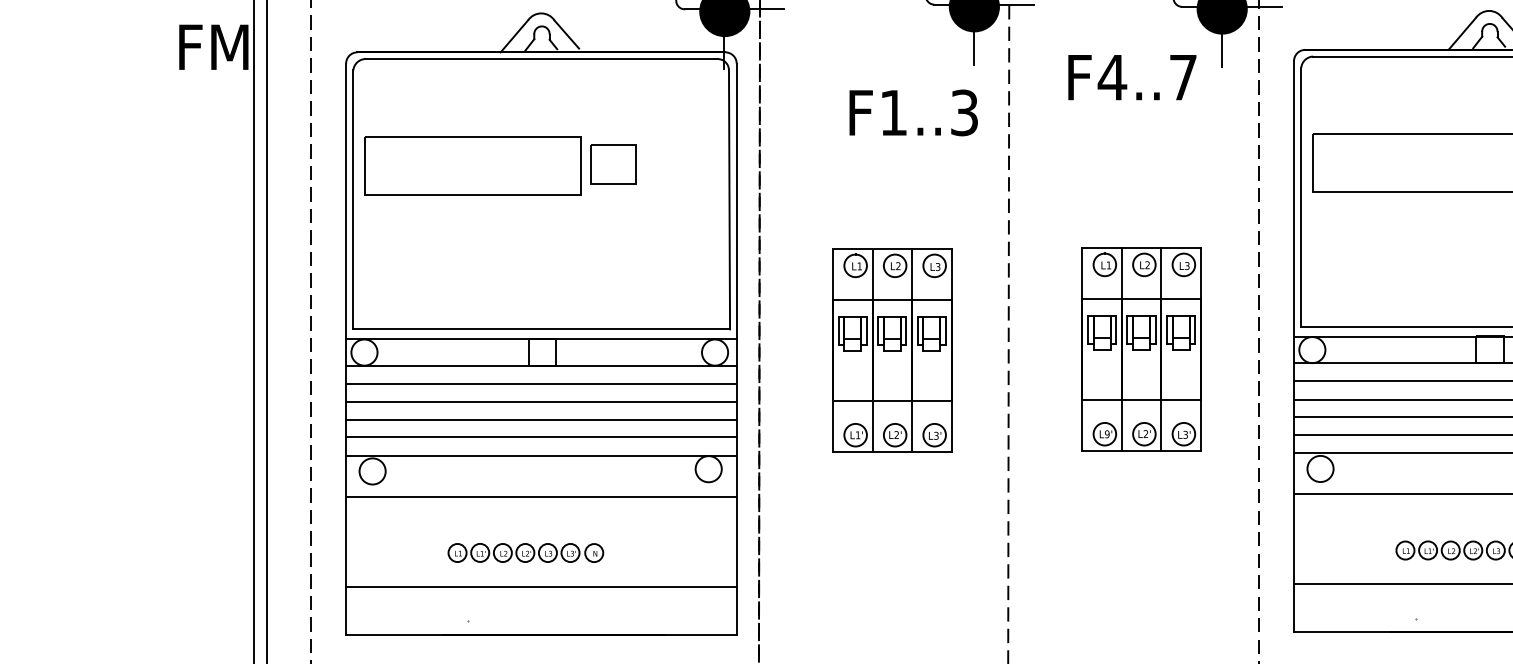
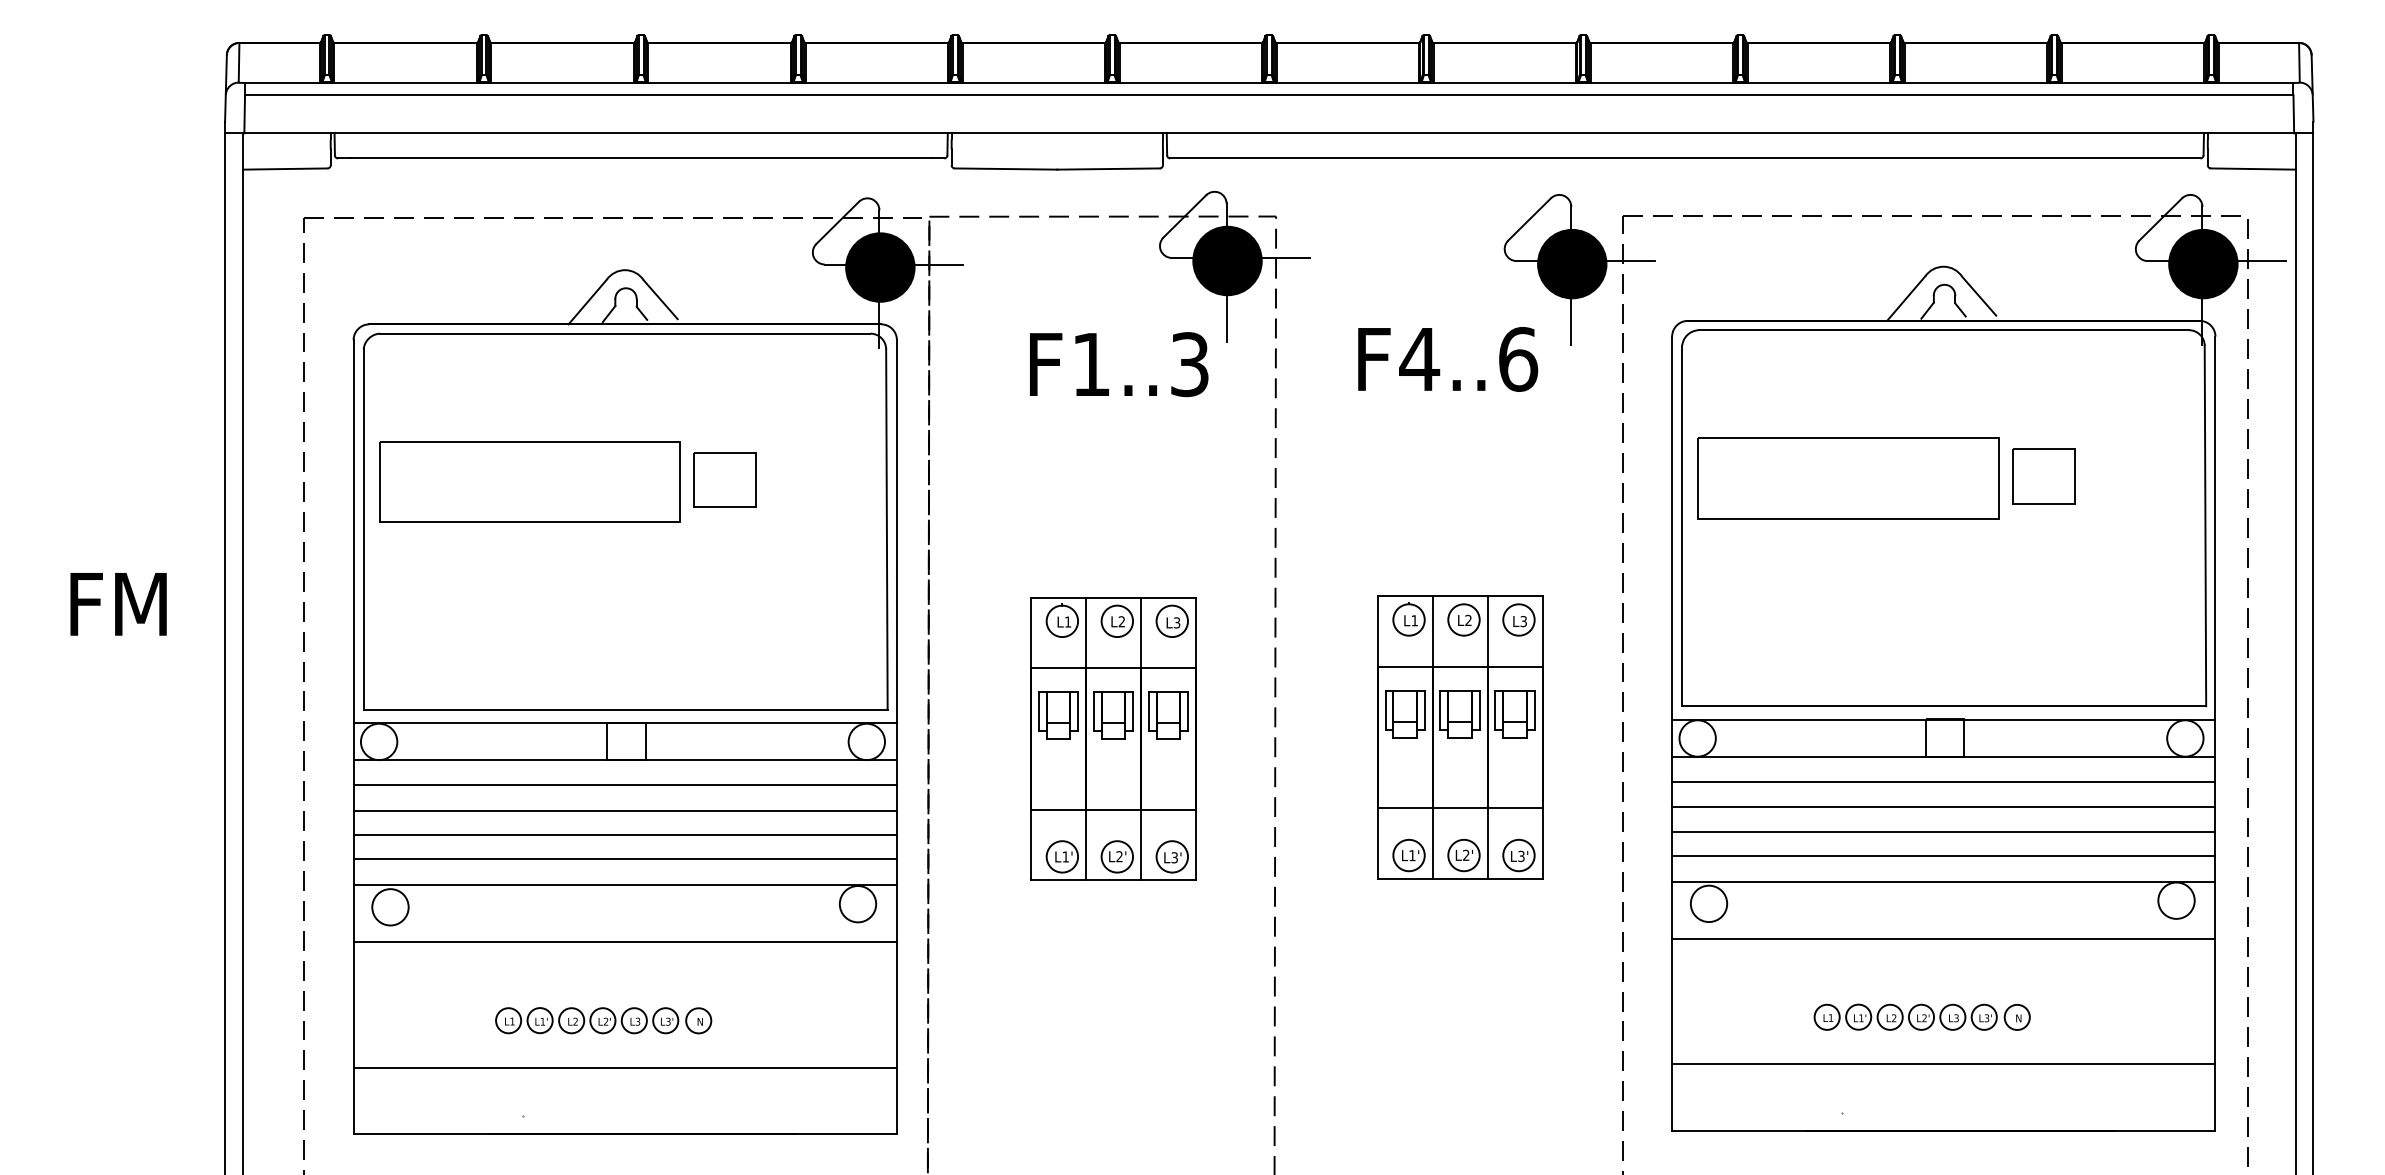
text: (213, 47) -> (118, 604), moved
text: (1183, 77) -> (1518, 359), F4..7 -> F4..6
text: (913, 112) -> (1119, 364), moved
text: (1107, 434) -> (1412, 855), L9' -> L1'

